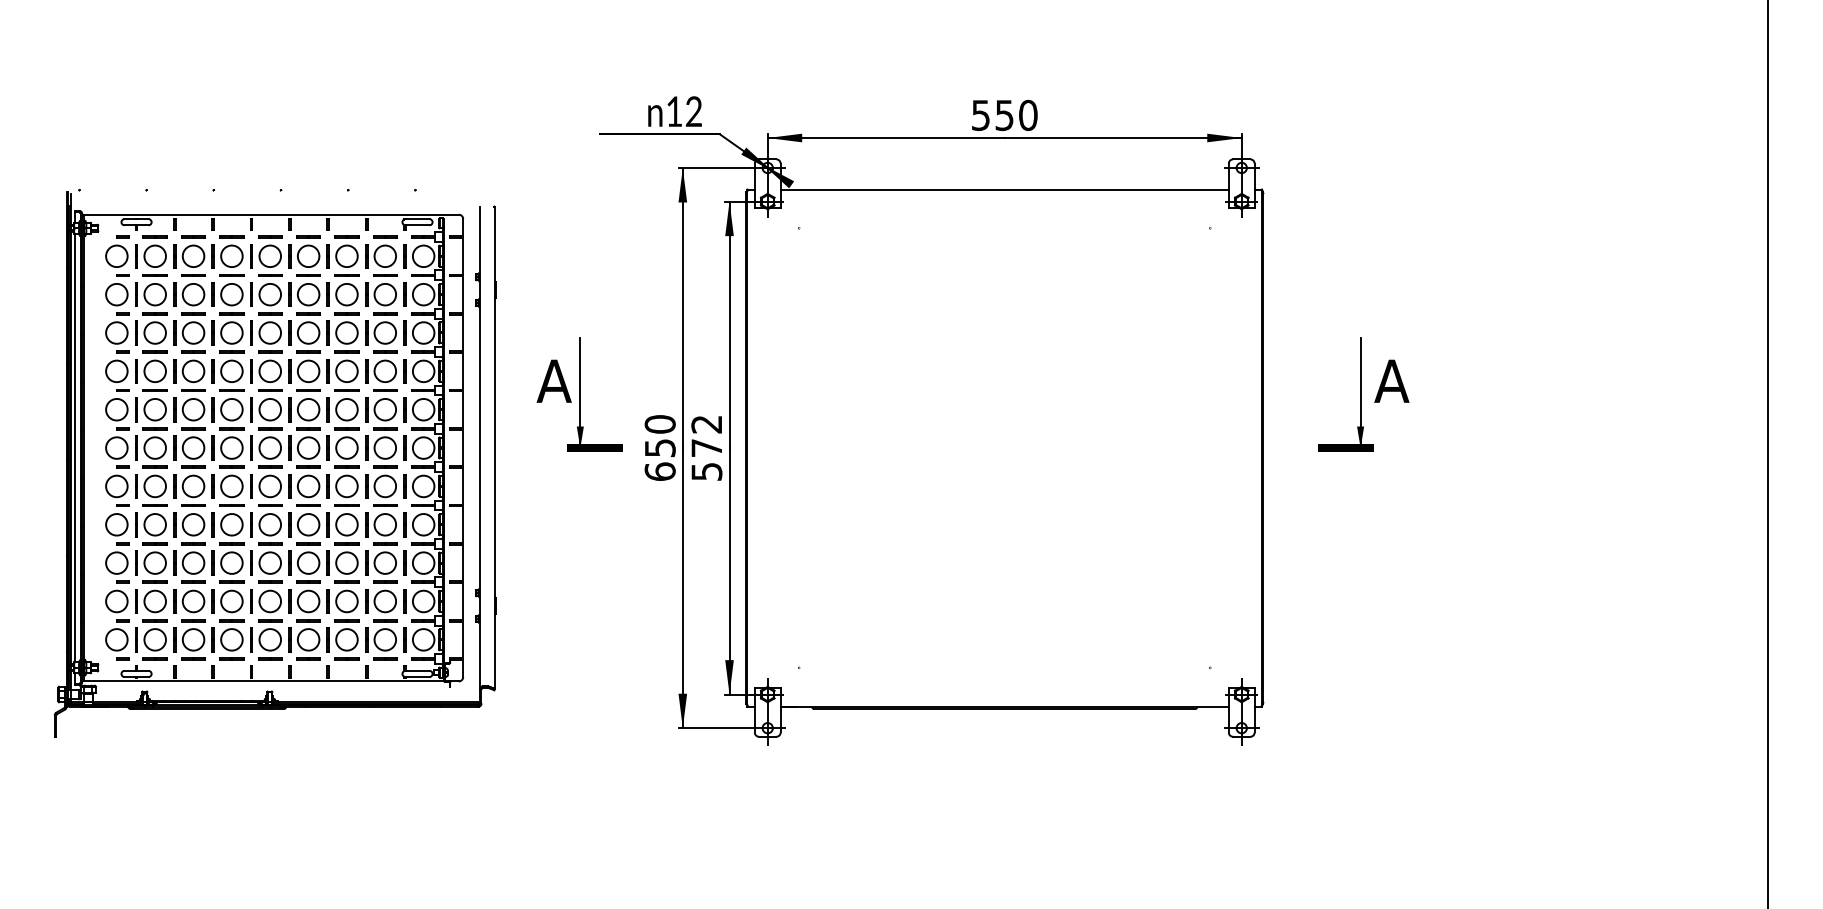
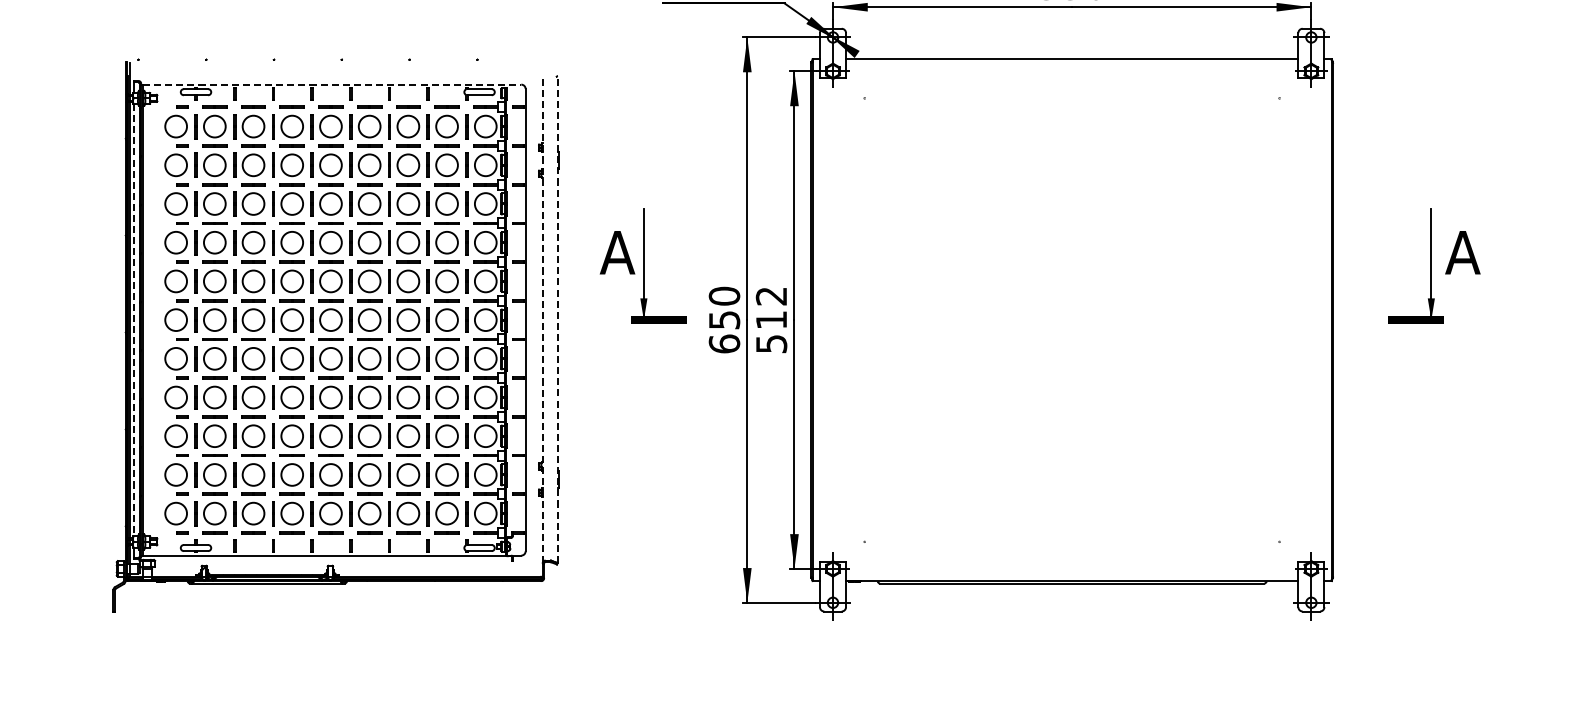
line: (271, 214) -> (332, 84), solid -> dashed
text: (706, 447) -> (771, 319), 572 -> 512
line: (75, 448) -> (134, 320), solid -> dashed
line: (480, 448) -> (543, 320), solid -> dashed
line: (494, 448) -> (557, 320), solid -> dashed

